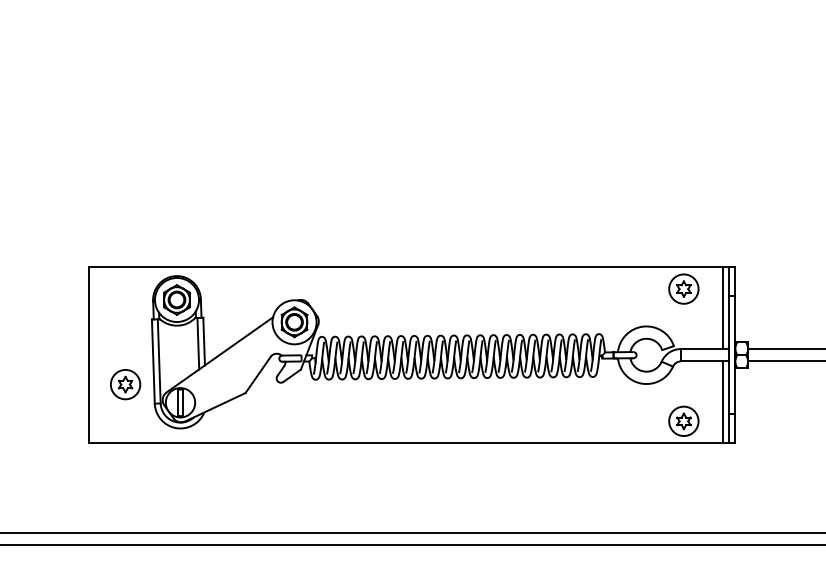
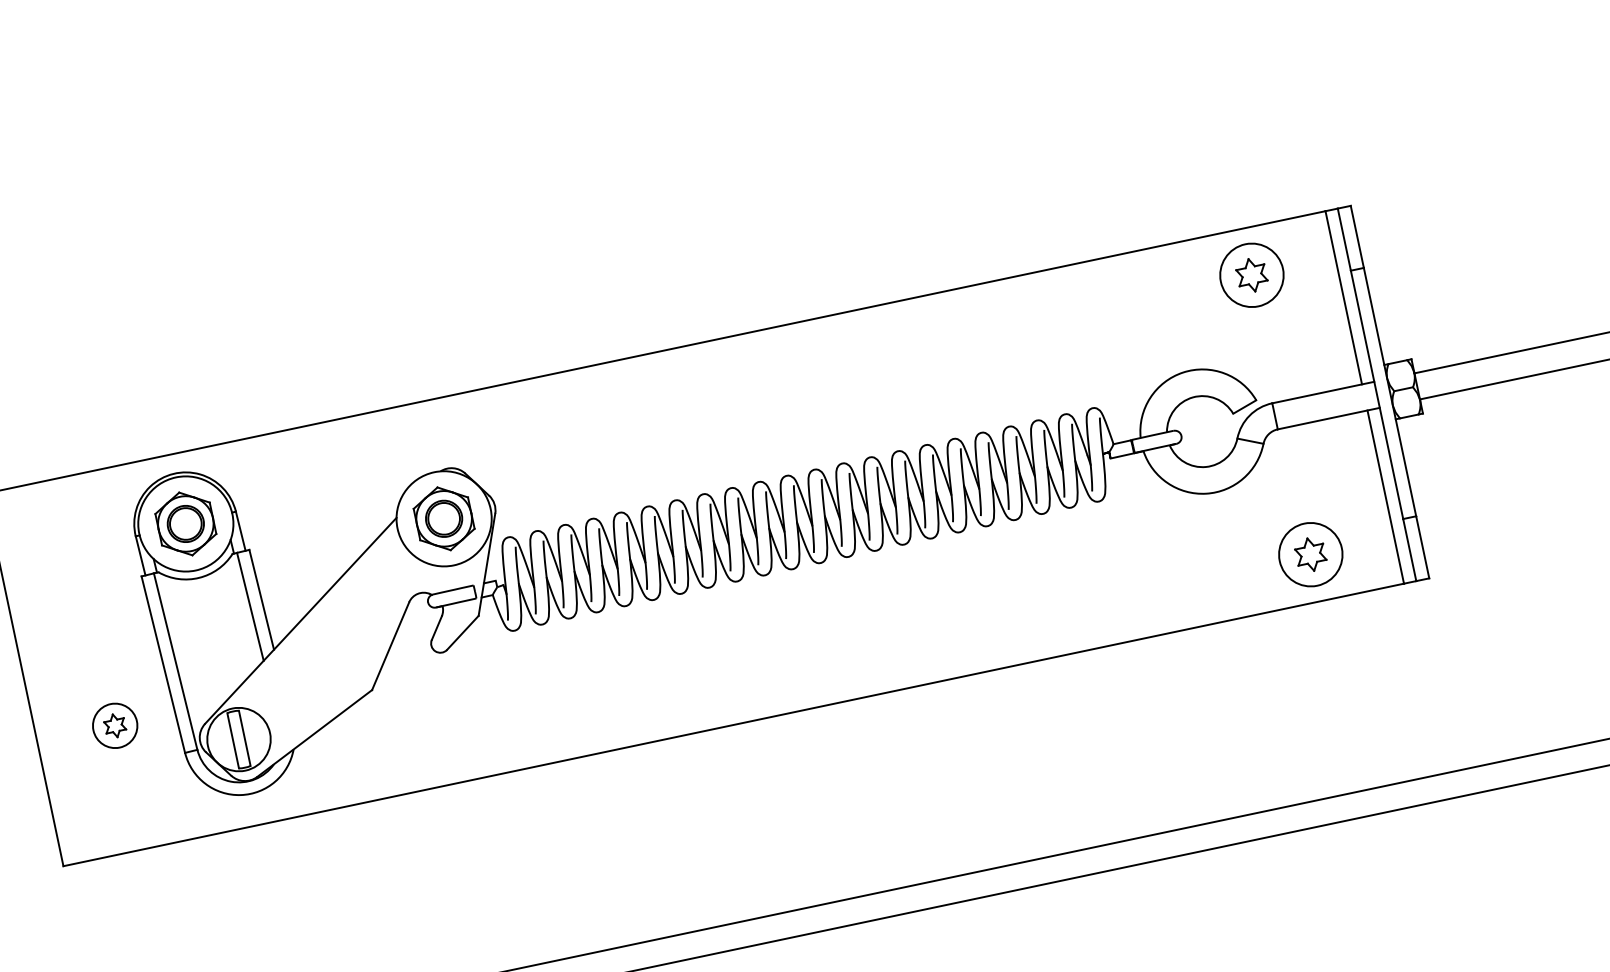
part: (125, 384) -> (114, 725), size x0.7

